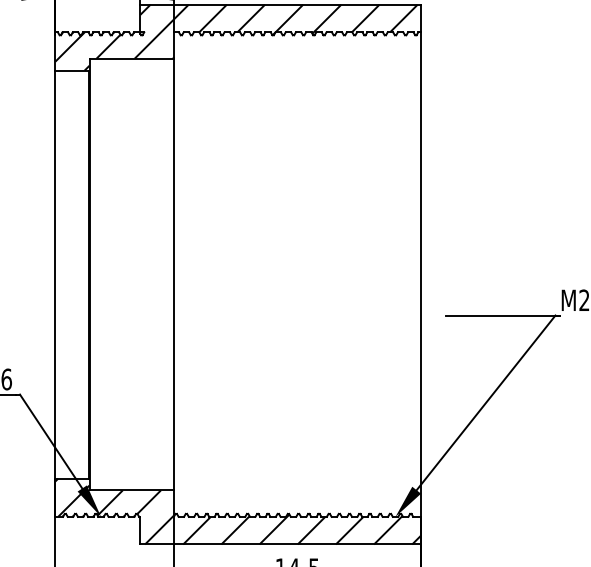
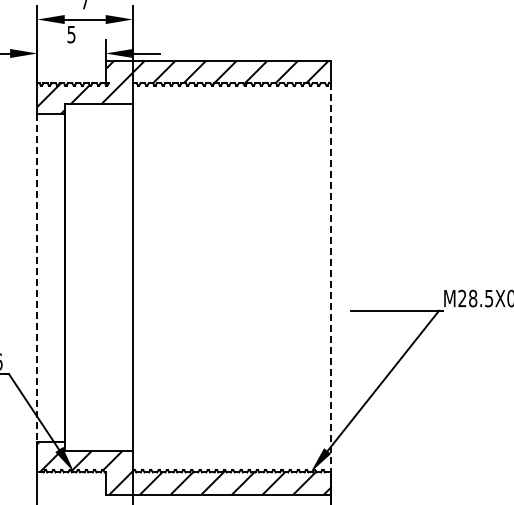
line: (55, 274) -> (37, 277), solid -> dashed
line: (420, 274) -> (330, 277), solid -> dashed

